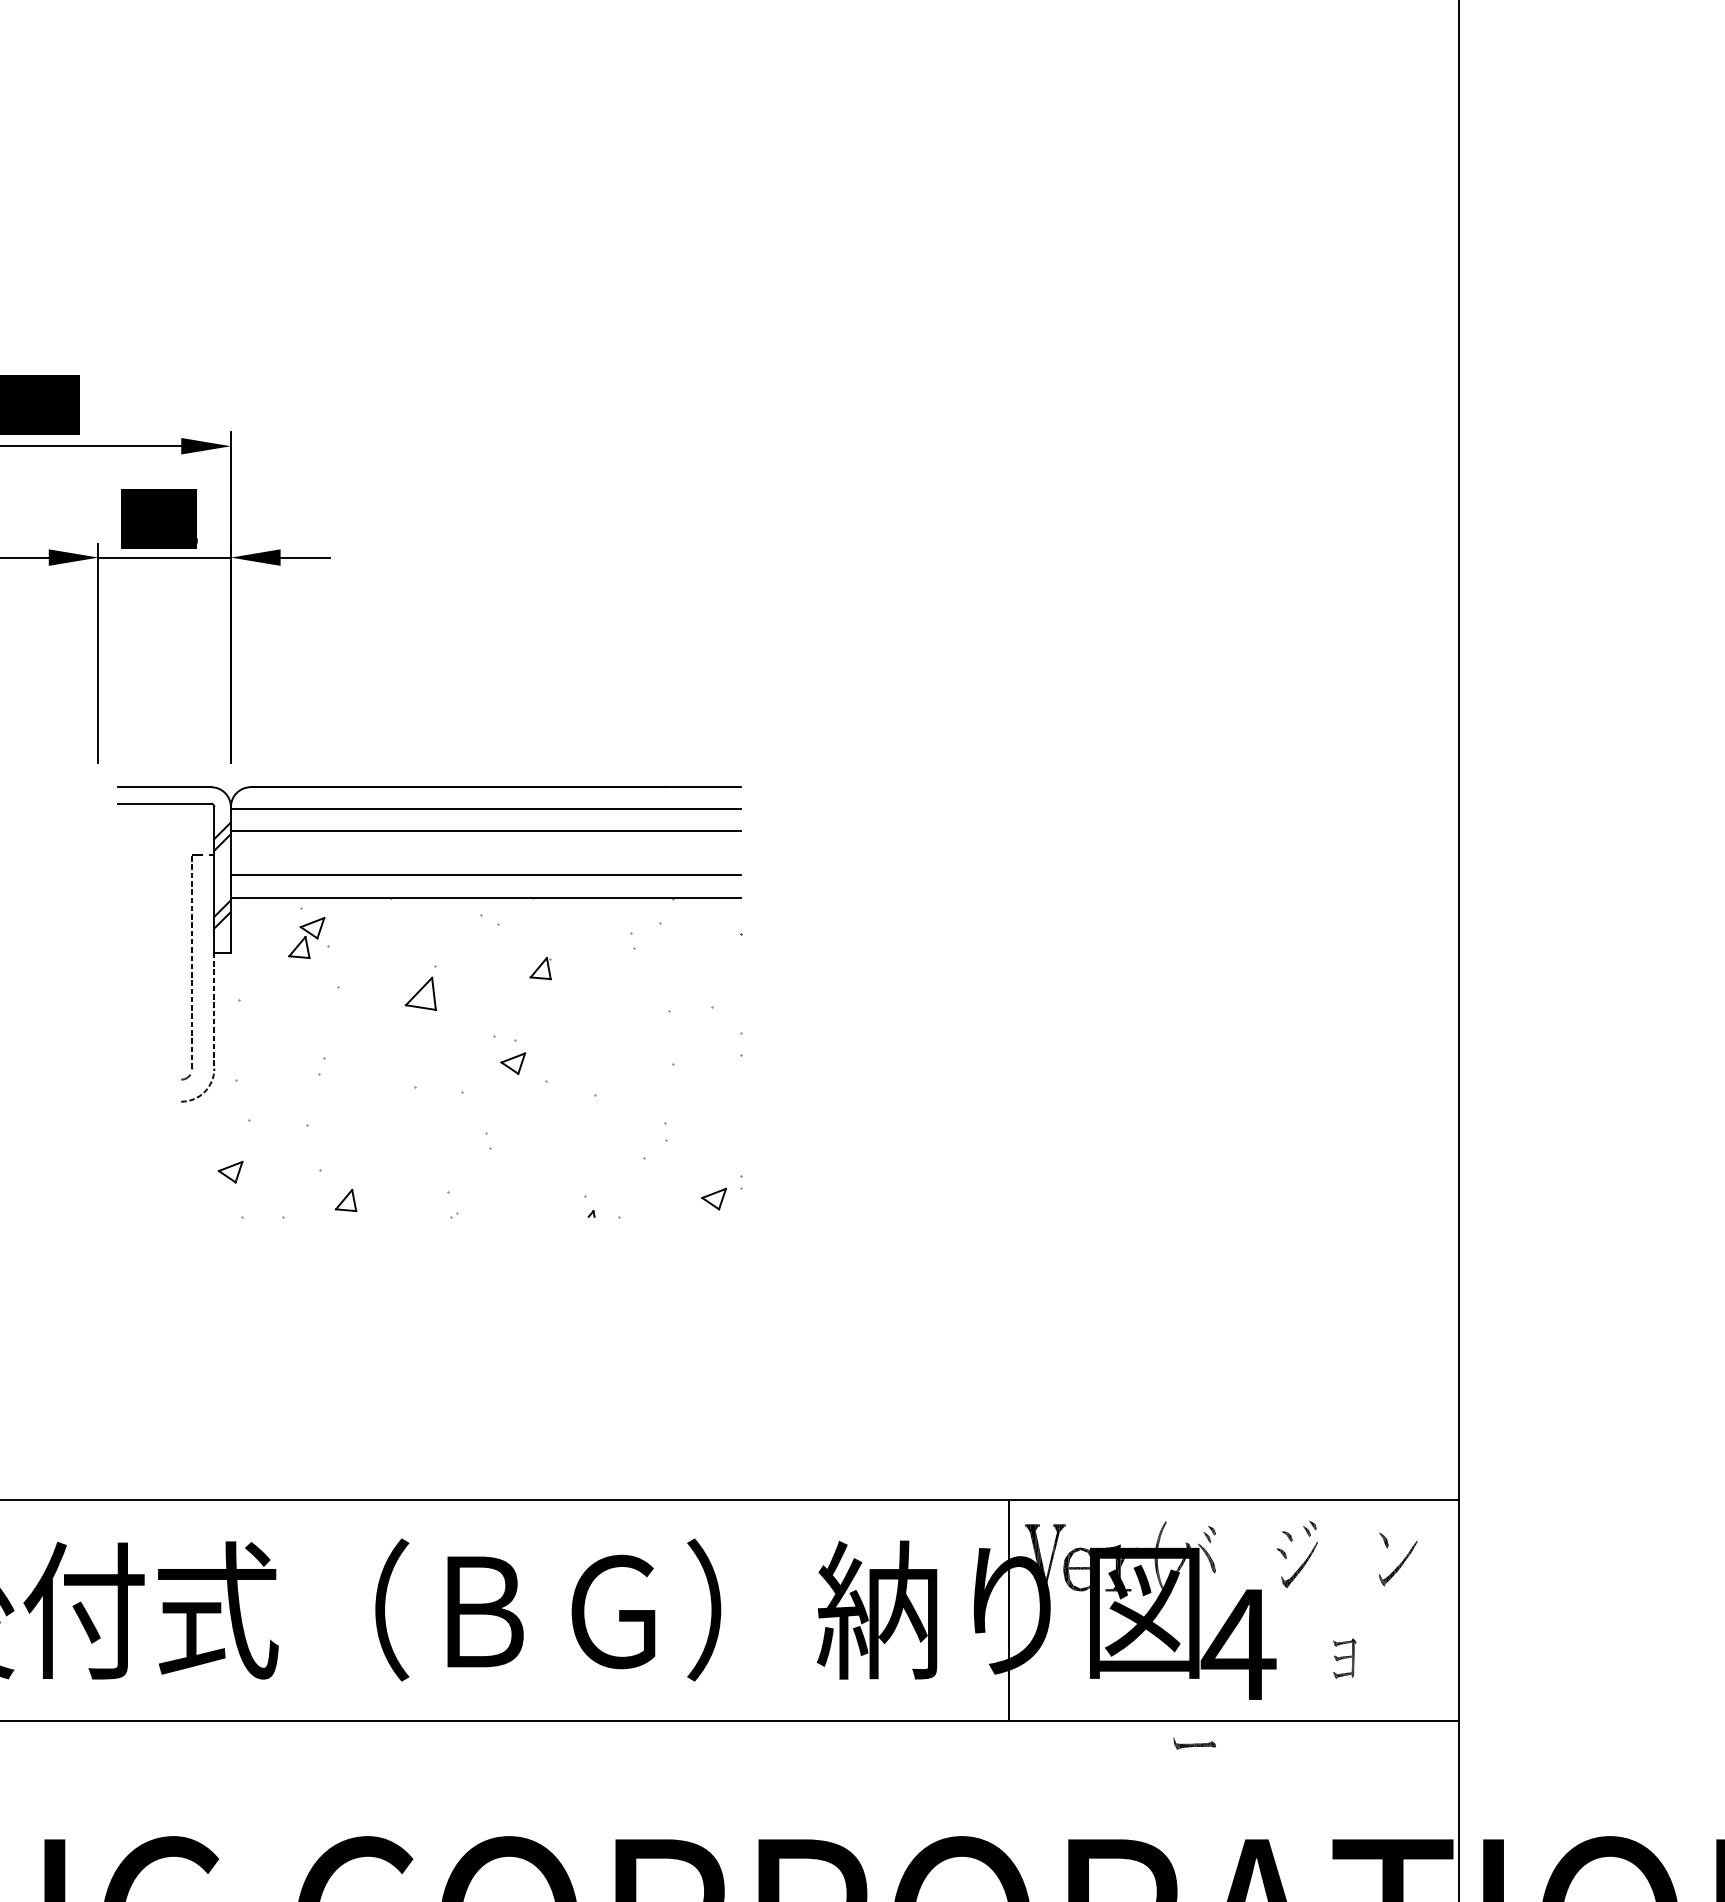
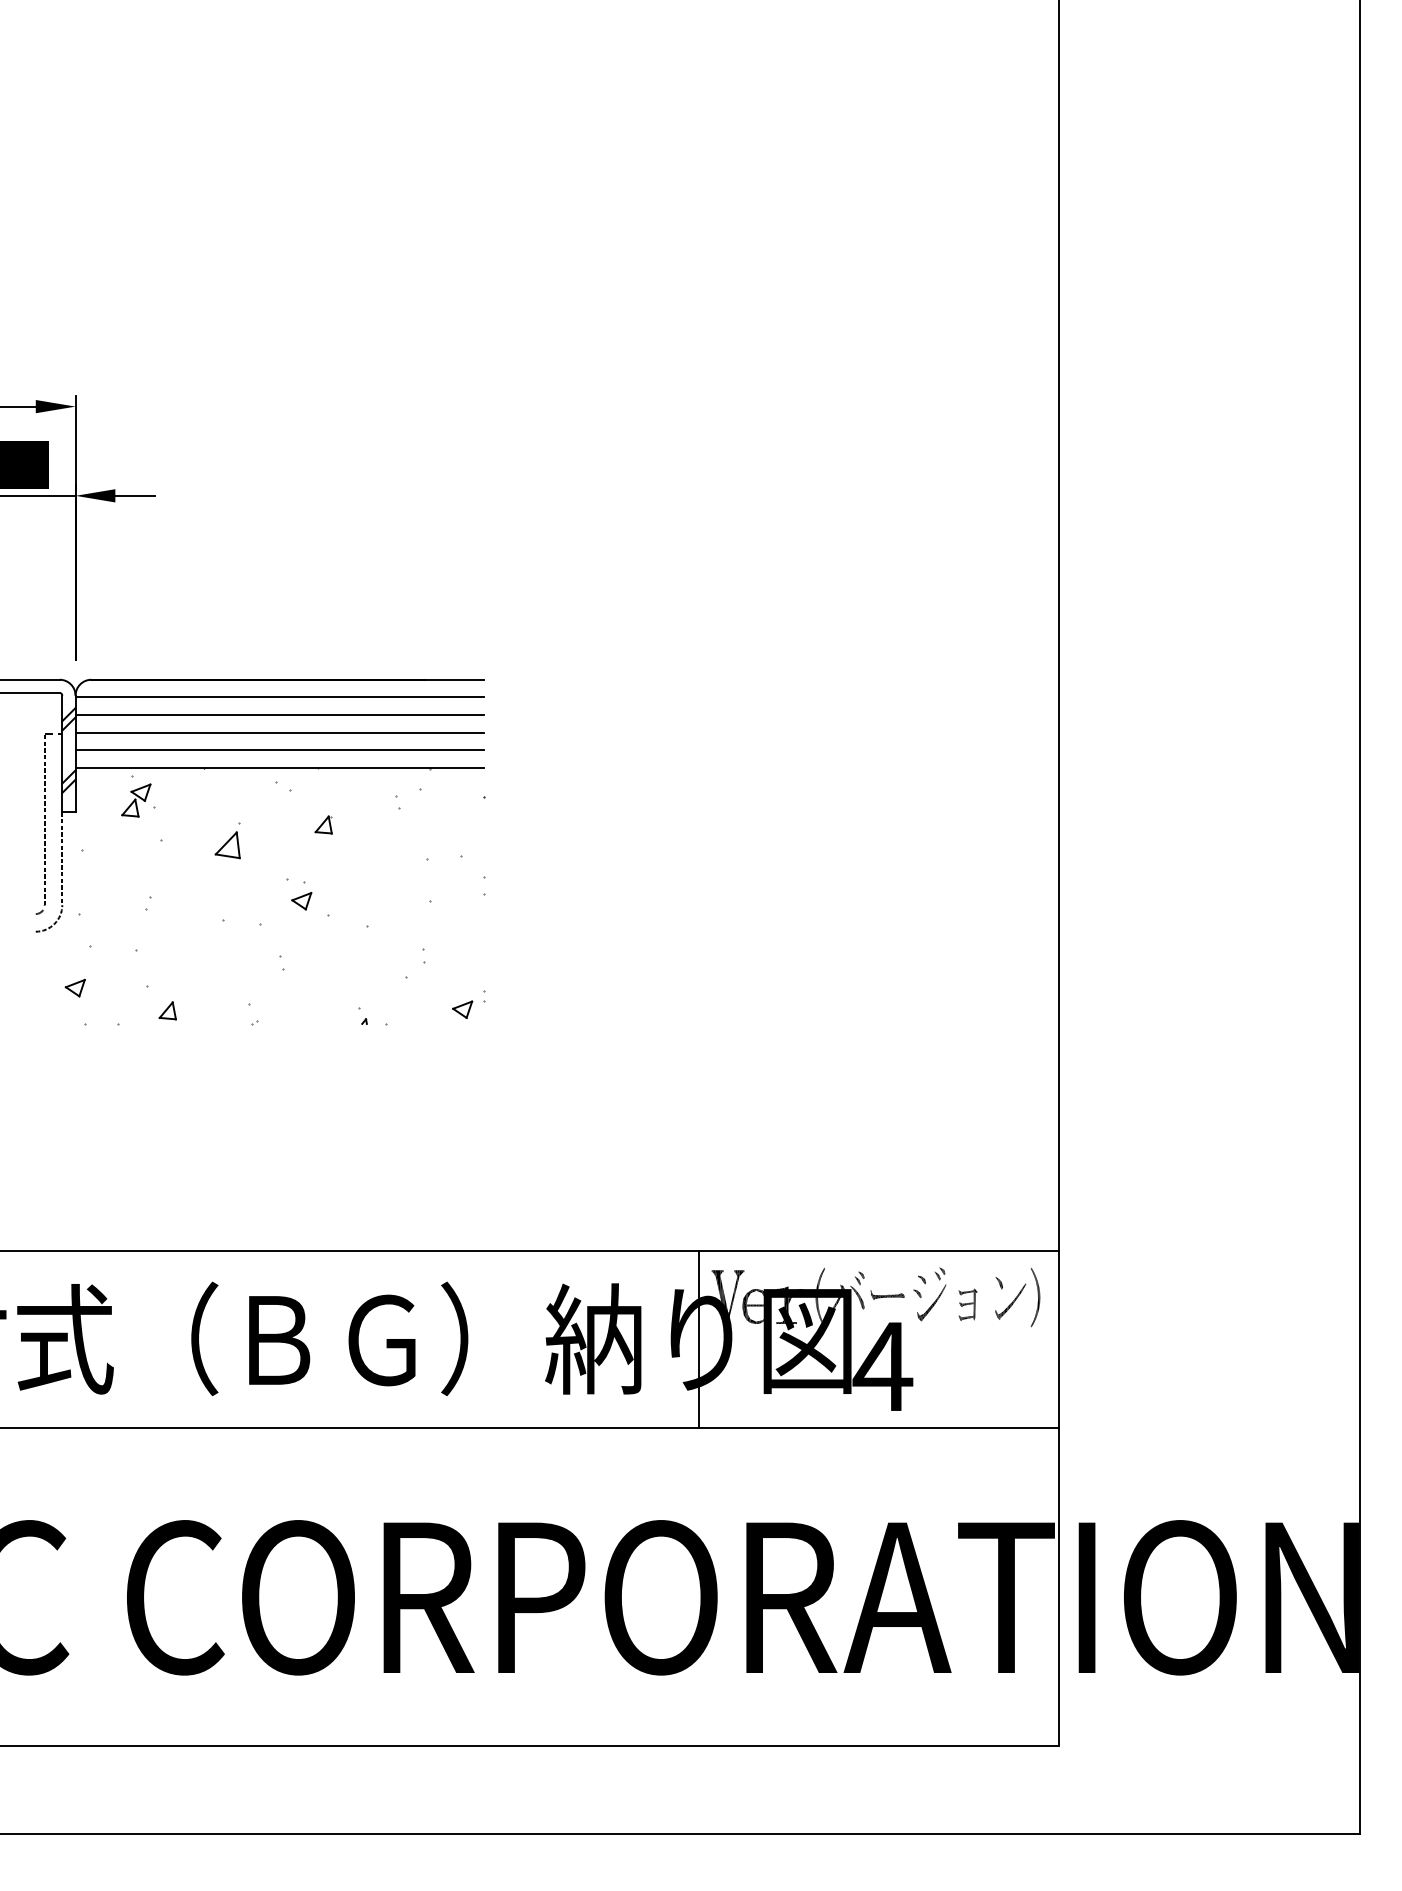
line: (485, 853) -> (279, 732), added
part: (1429, 1558) -> (1035, 1297), added
part: (1344, 1658) -> (967, 1304), moved
part: (1194, 1743) -> (887, 1294), moved

